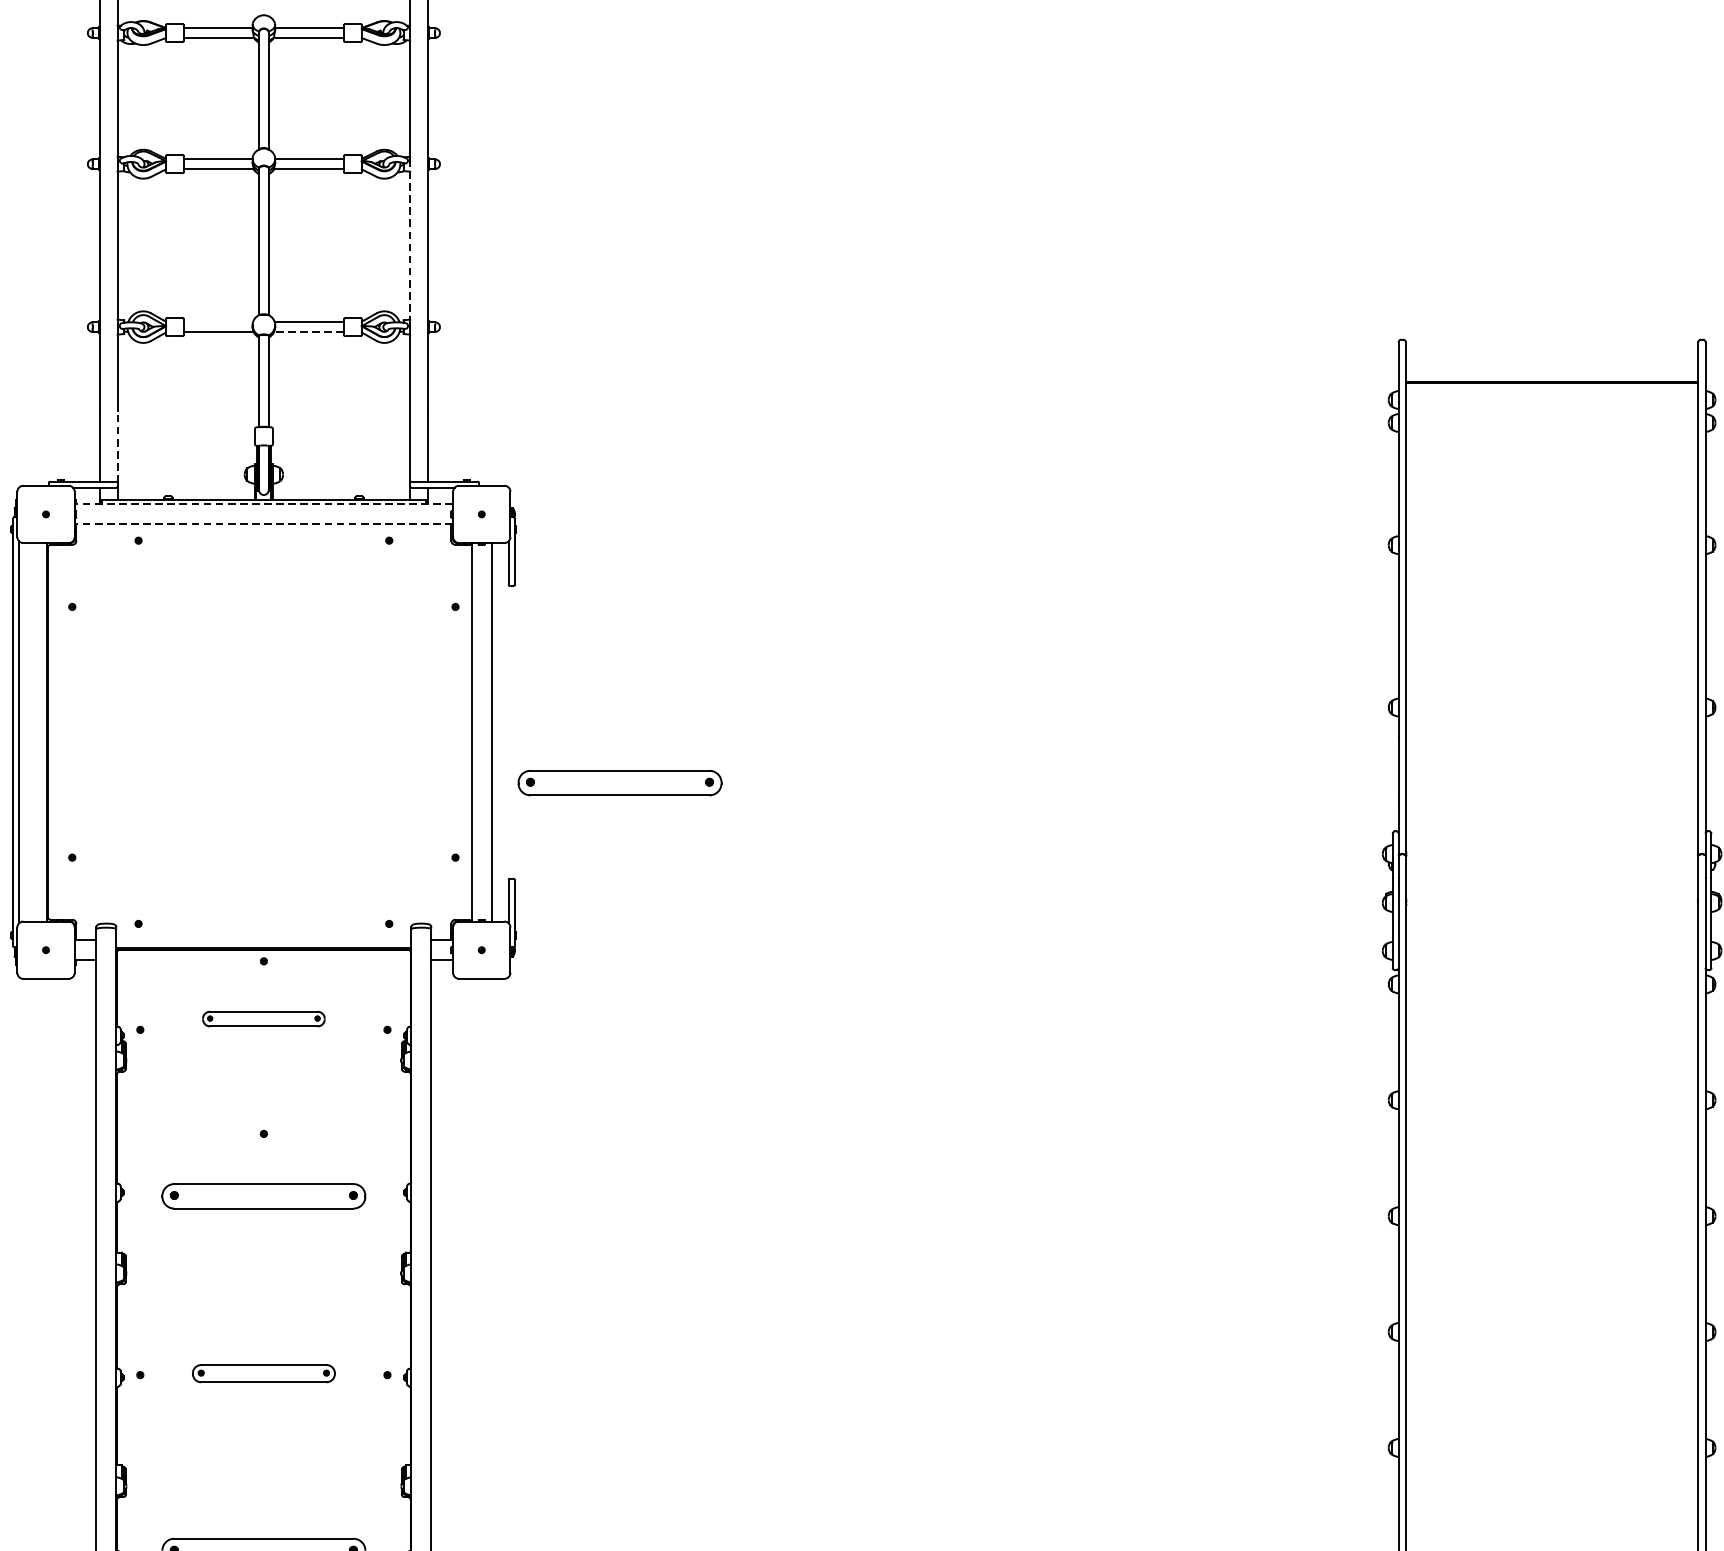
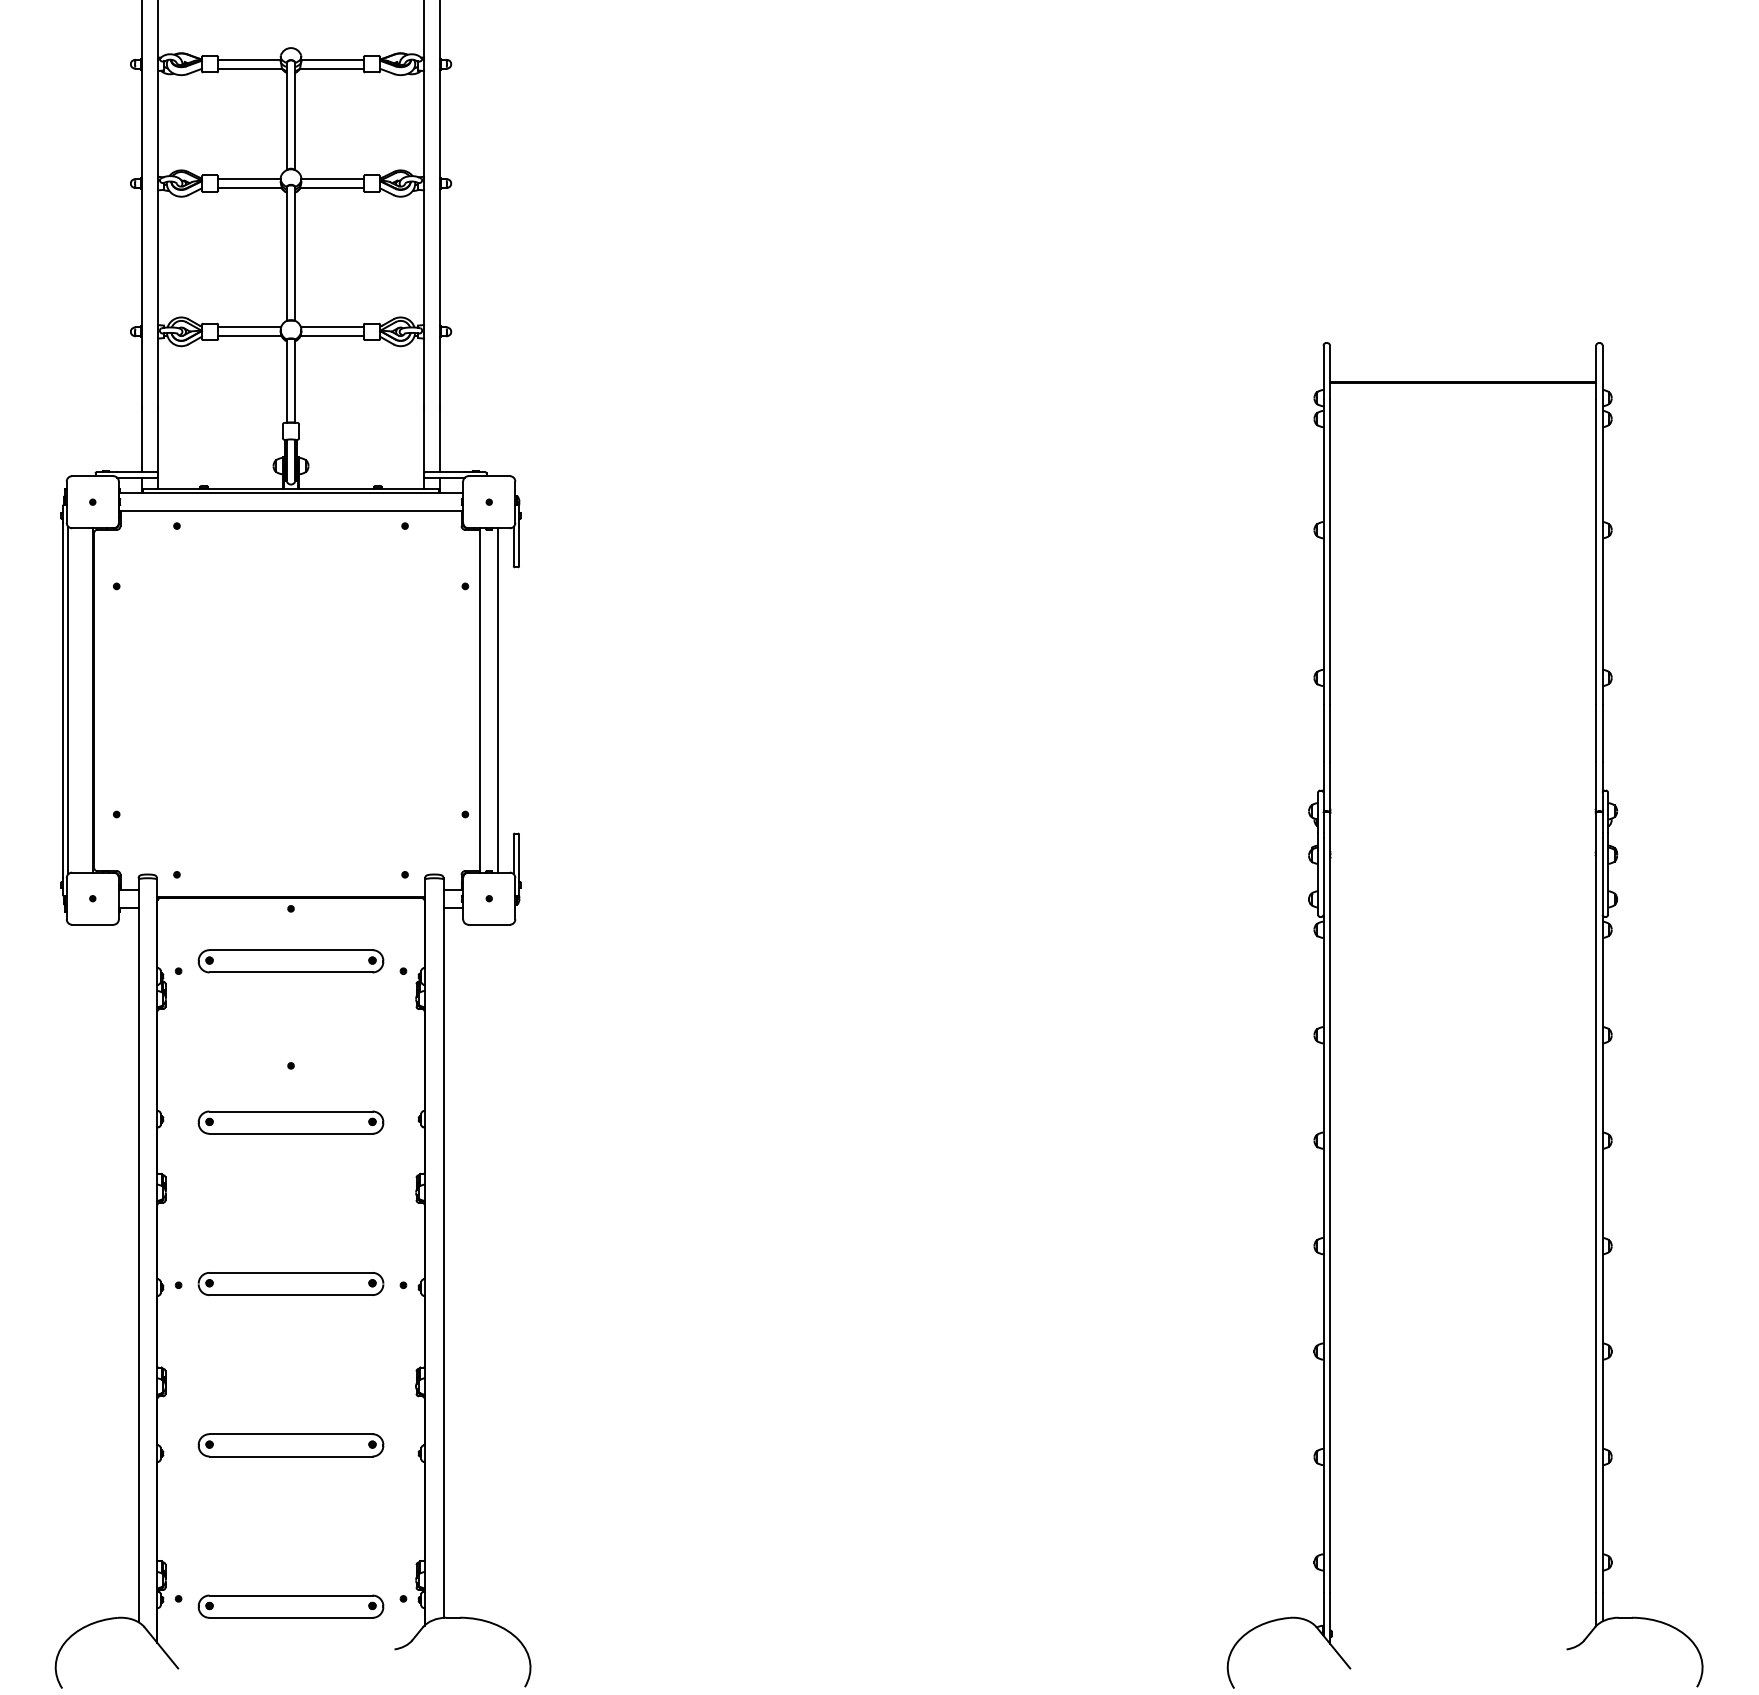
line: (410, 242) -> (424, 254), dashed -> solid
line: (218, 322) -> (249, 327), added
line: (309, 332) -> (332, 336), dashed -> solid
line: (117, 446) -> (157, 440), dashed -> solid
line: (263, 504) -> (290, 493), dashed -> solid
line: (263, 524) -> (290, 511), dashed -> solid
part: (619, 782) -> (614, 746), removed
part: (263, 1019) -> (290, 961), size x1.67
part: (263, 1373) -> (290, 1283), size x1.43

